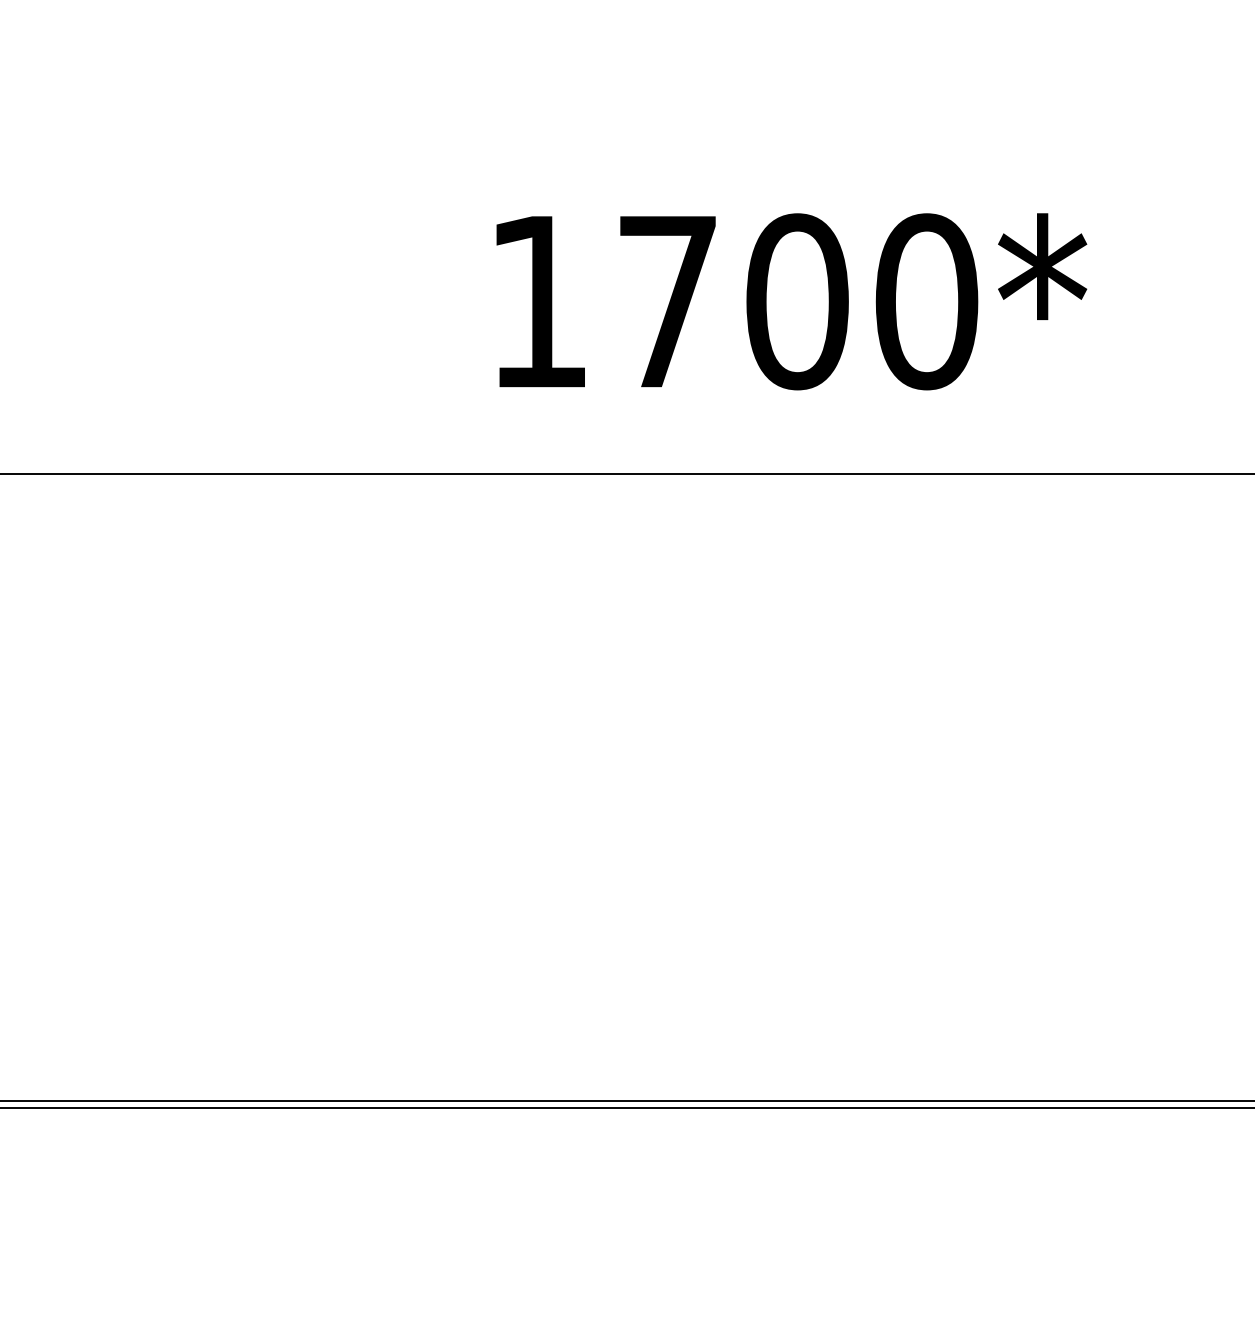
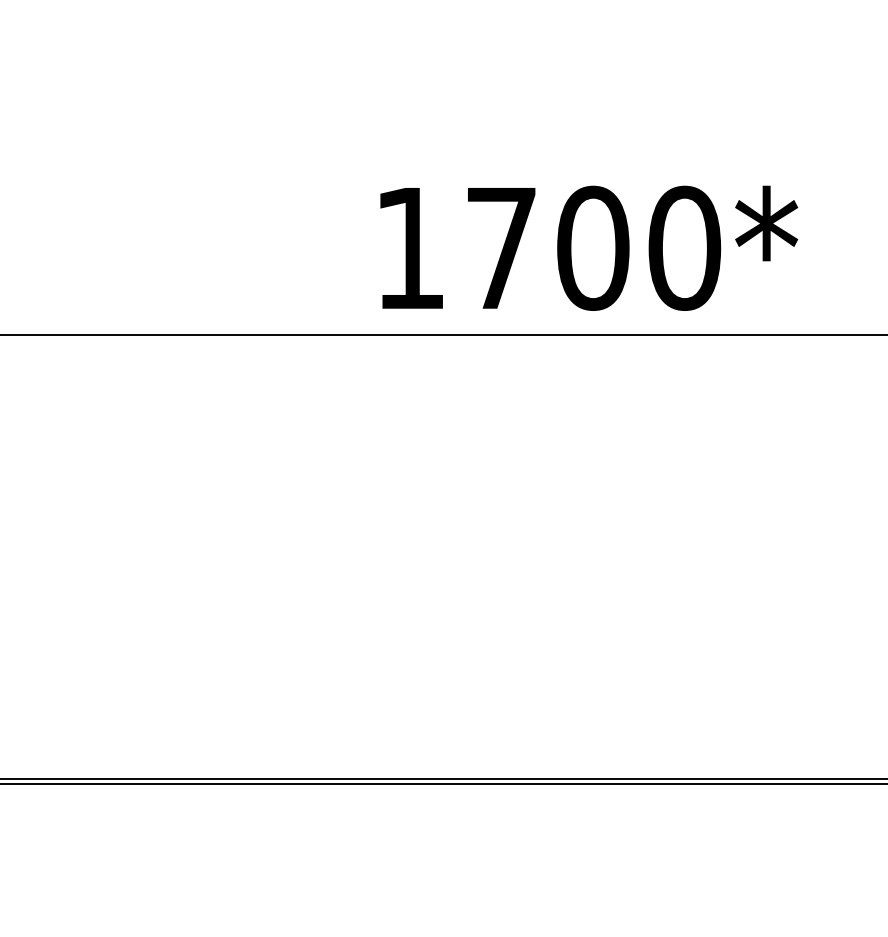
text: (791, 301) -> (589, 248), moved

